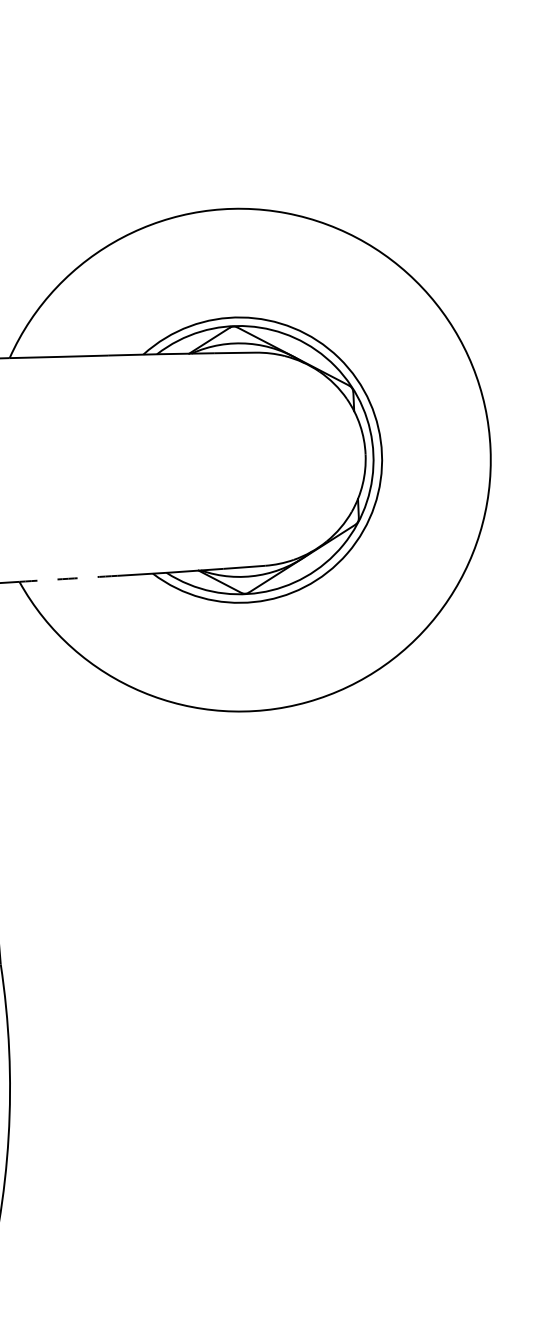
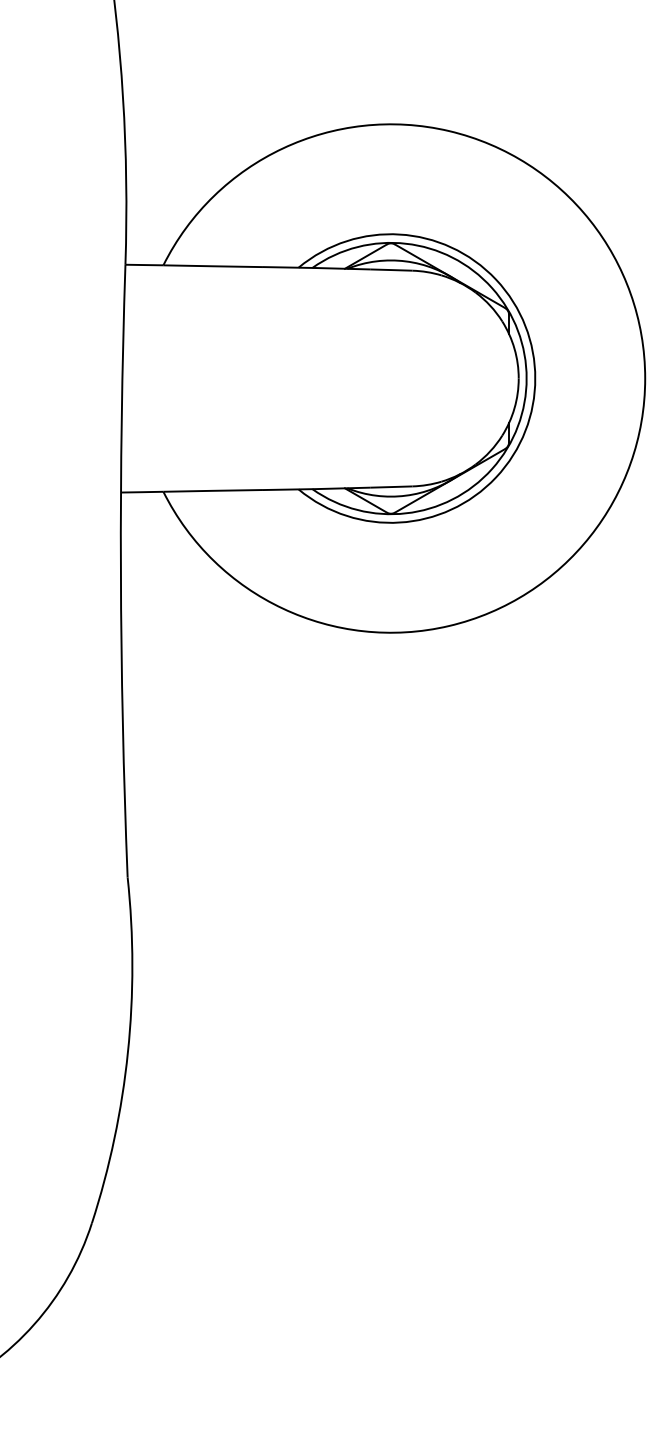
arc: (68, 578) -> (213, 490), dashed -> solid

